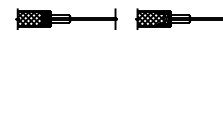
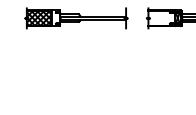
hatch: (45, 18) -> (55, 17), removed
hatch: (150, 18) -> (161, 17), removed

